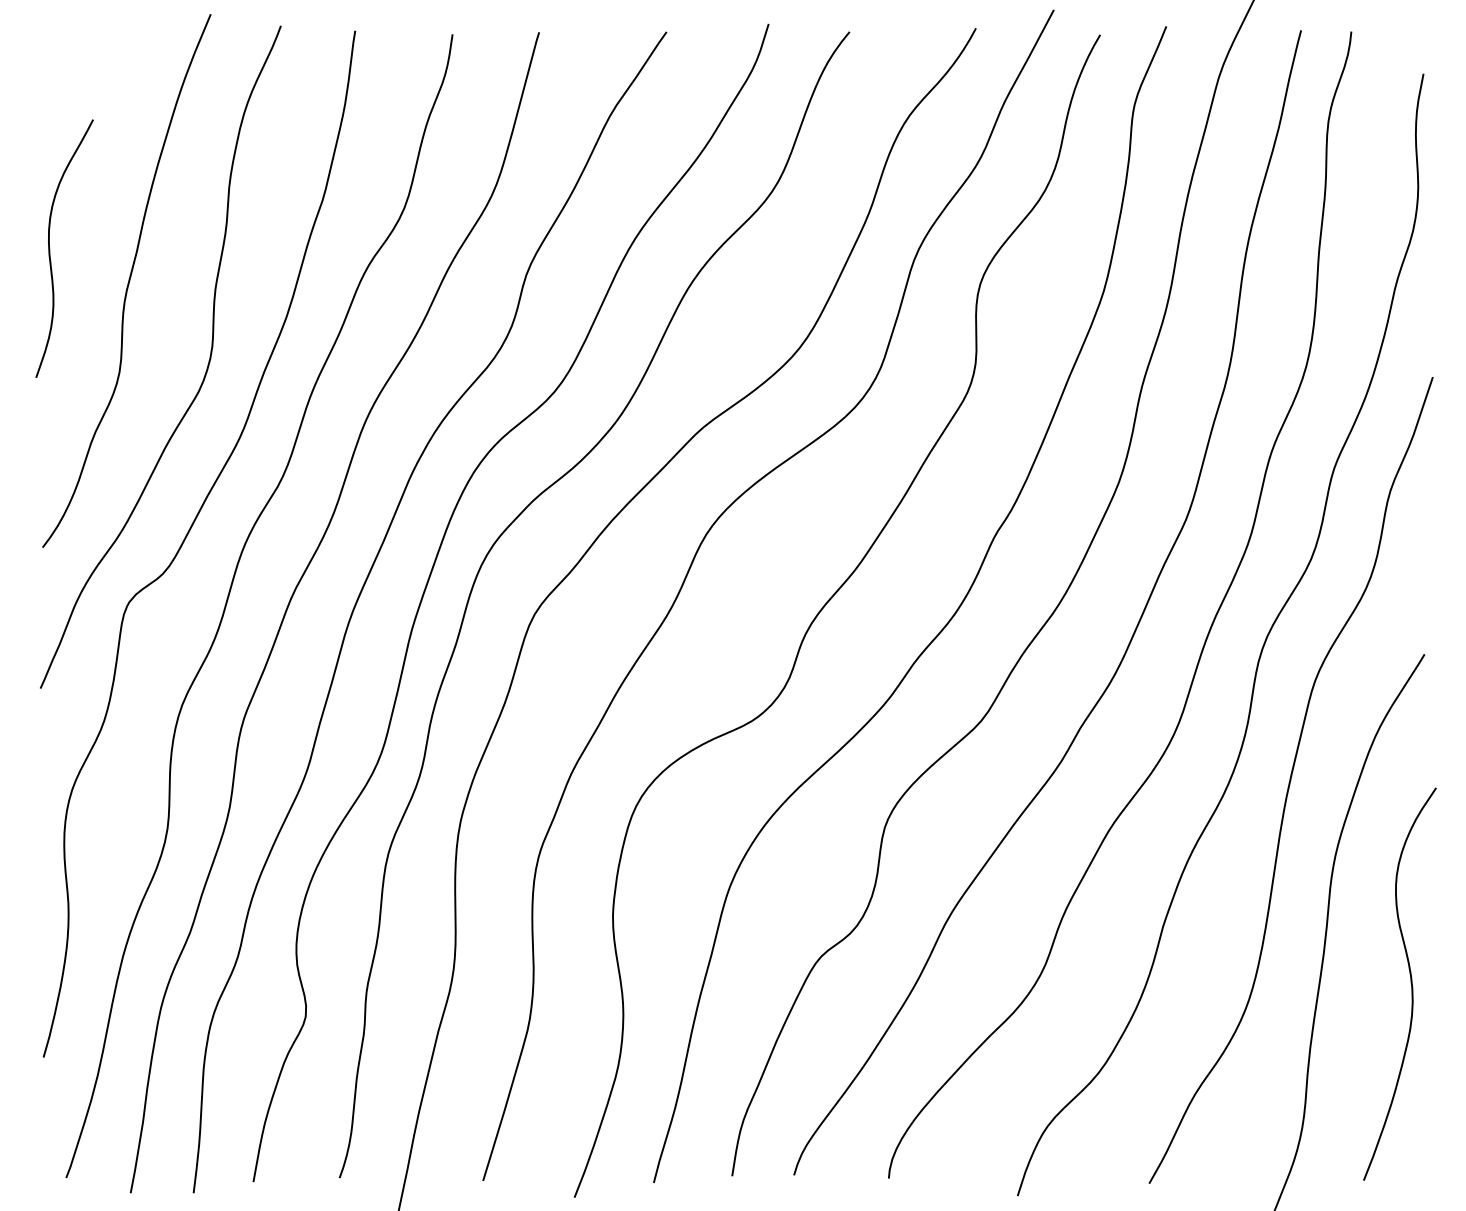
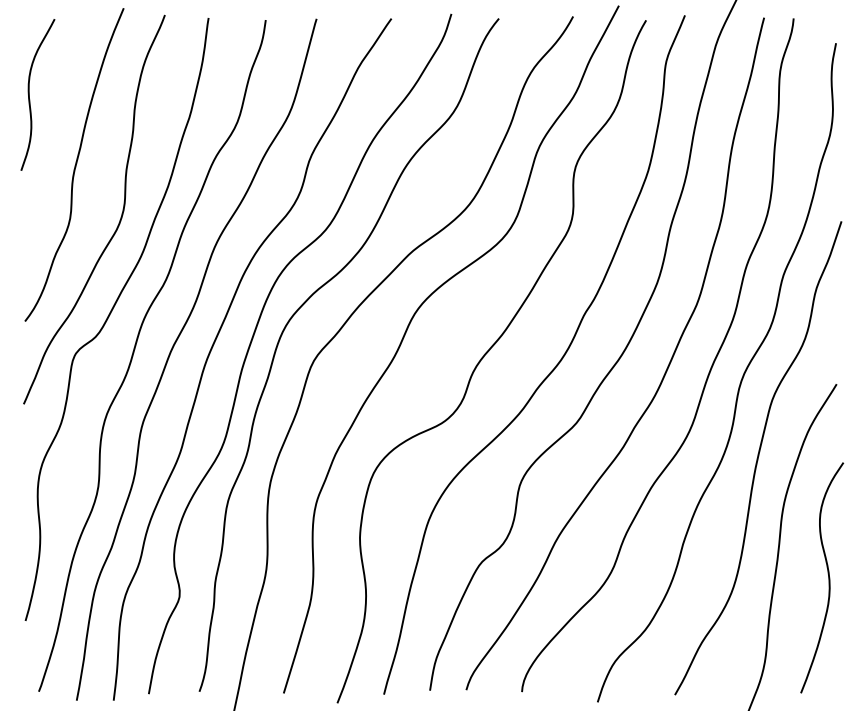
curve: (50, 247) -> (29, 94), moved

